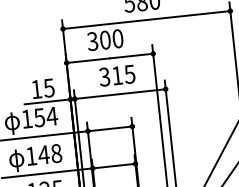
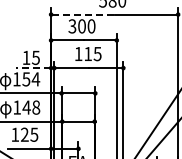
line: (105, 24) -> (83, 14), solid -> dashed
text: (104, 76) -> (78, 53), 315 -> 115
line: (46, 102) -> (32, 68), solid -> dashed

